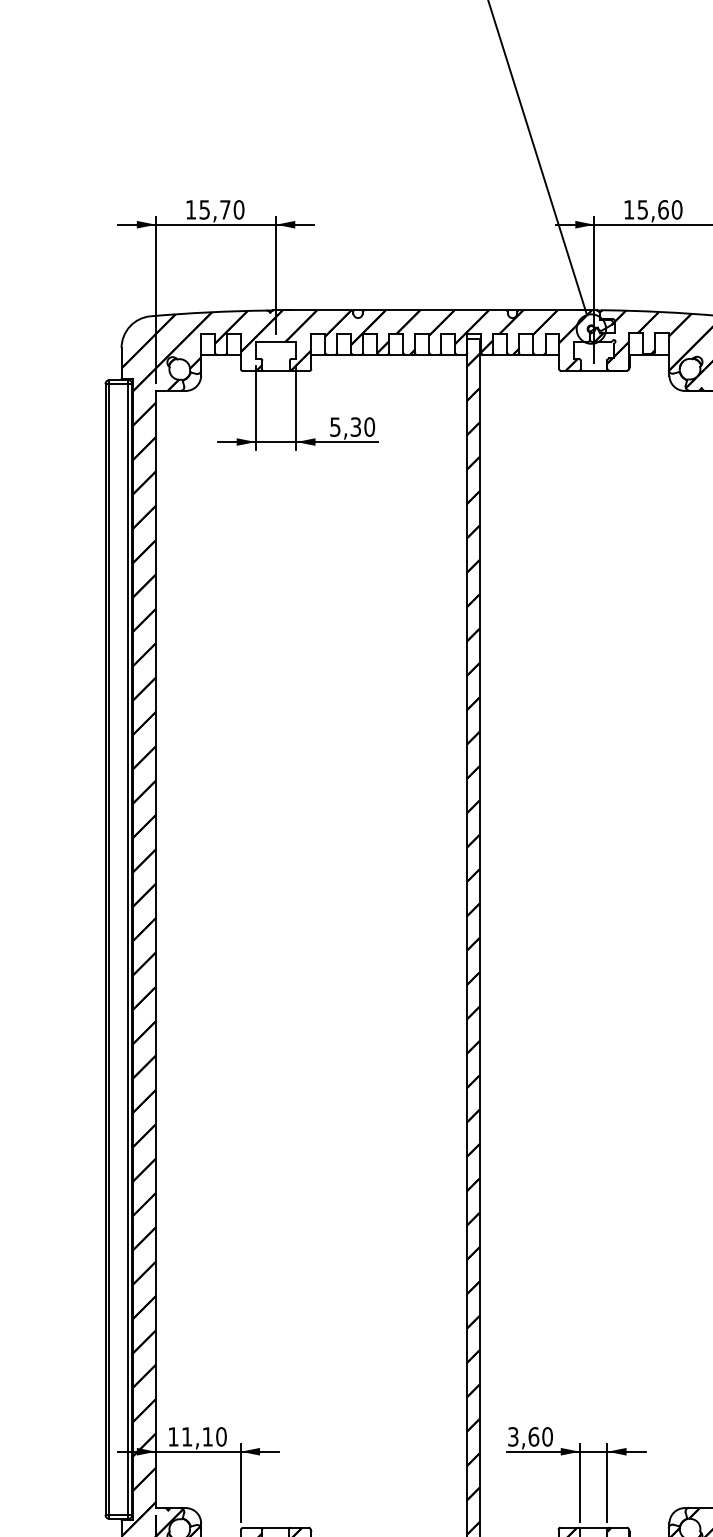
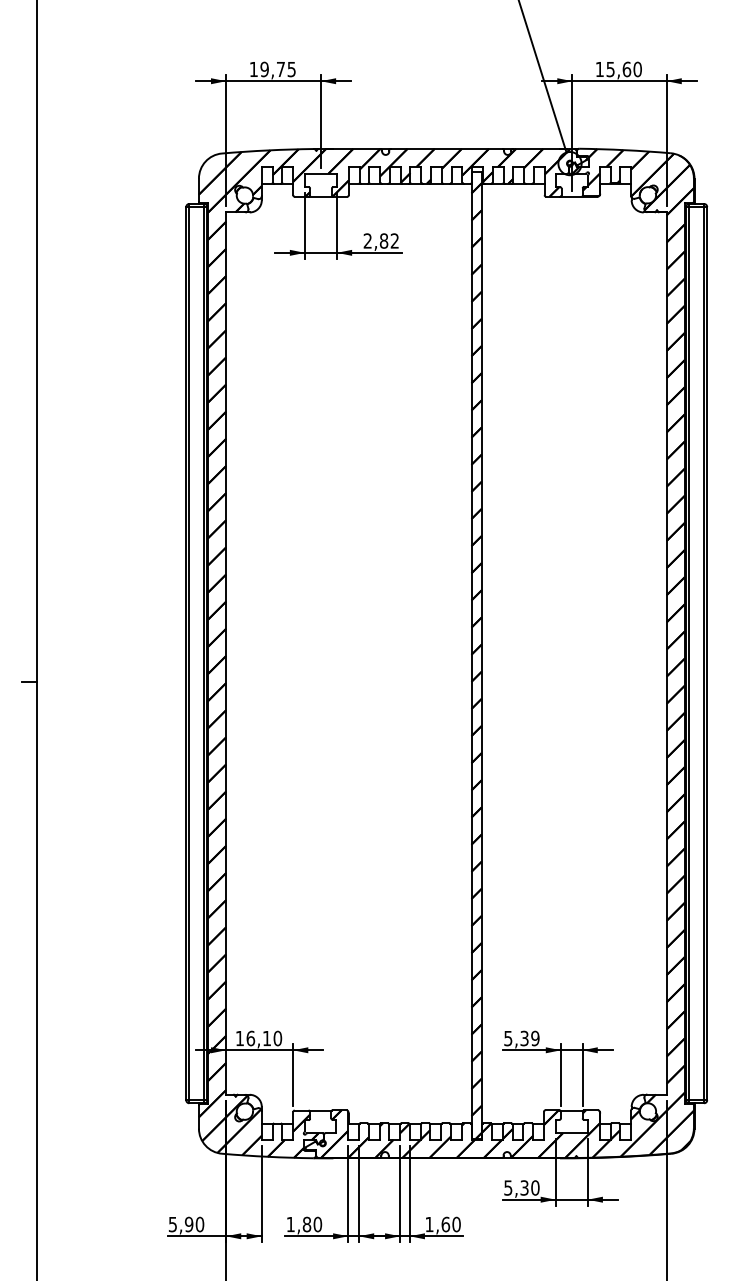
text: (221, 209) -> (277, 69), 15,70 -> 19,75
text: (352, 426) -> (381, 240), 5,30 -> 2,82
text: (186, 1436) -> (250, 1038), 11,10 -> 16,10
text: (529, 1436) -> (521, 1038), 3,60 -> 5,39

